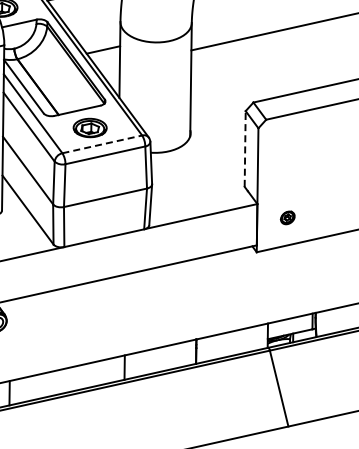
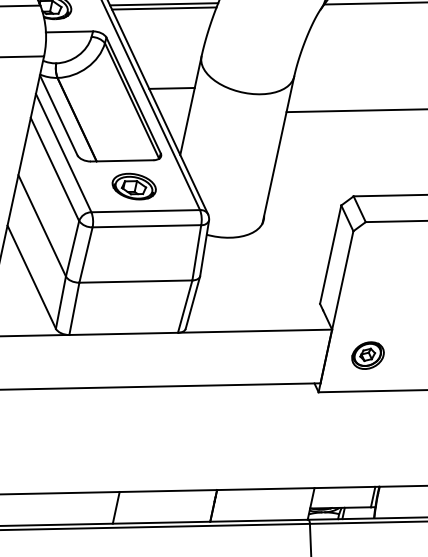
line: (102, 144) -> (145, 211), dashed -> solid
line: (245, 149) -> (330, 255), dashed -> solid
part: (287, 217) -> (367, 355), size x1.67

